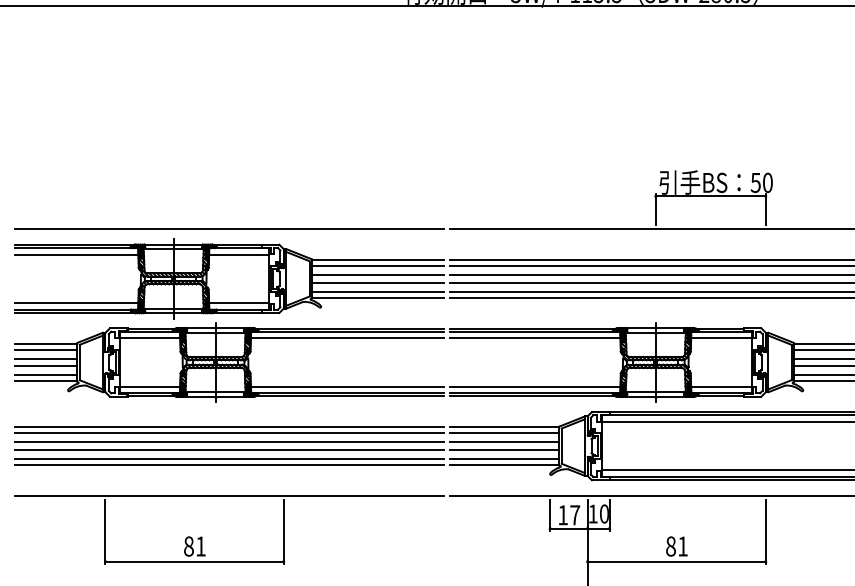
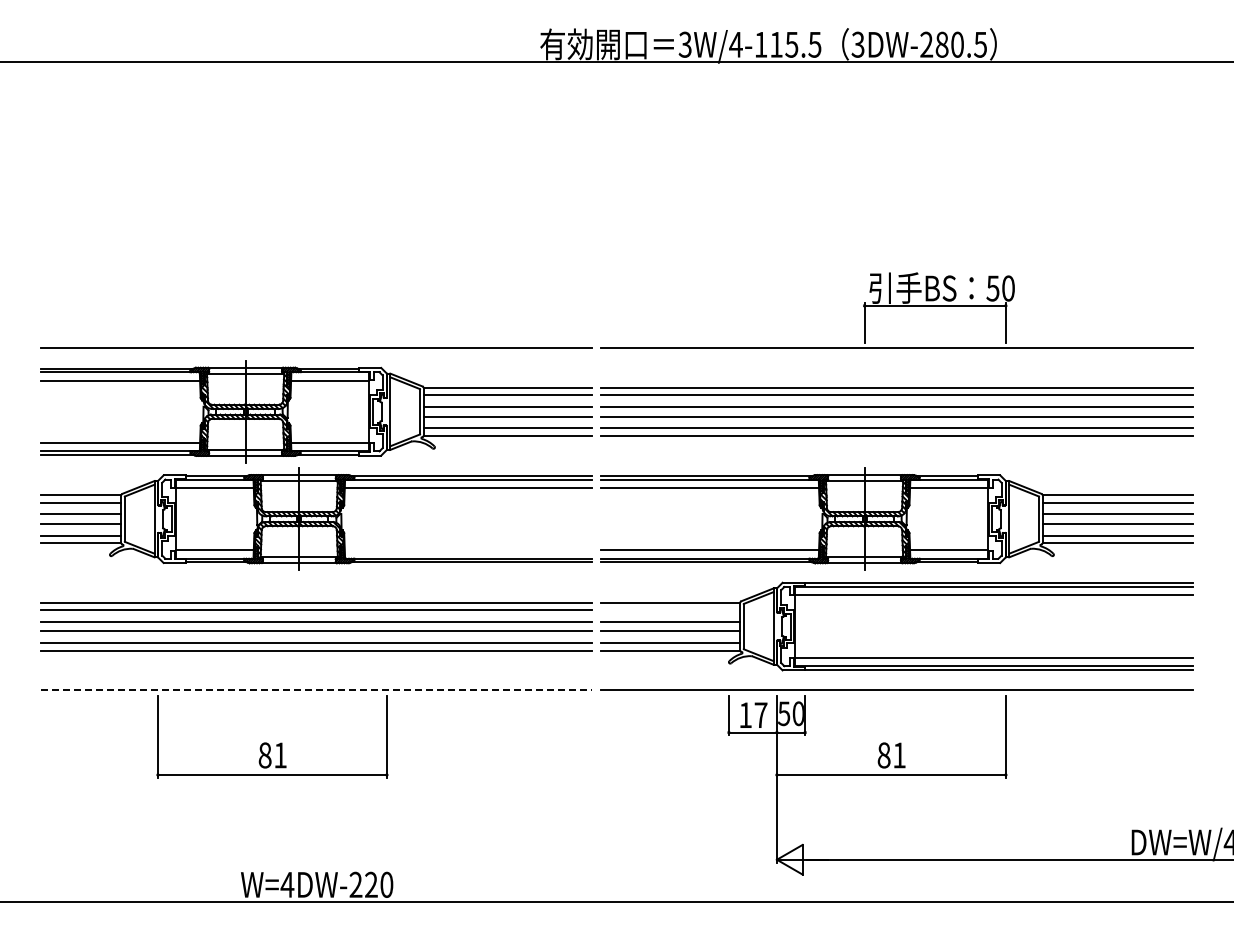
line: (347, 386) -> (468, 550), removed
line: (504, 432) -> (670, 609), removed
line: (229, 495) -> (317, 690), solid -> dashed
text: (593, 513) -> (784, 713), 10 -> 50

